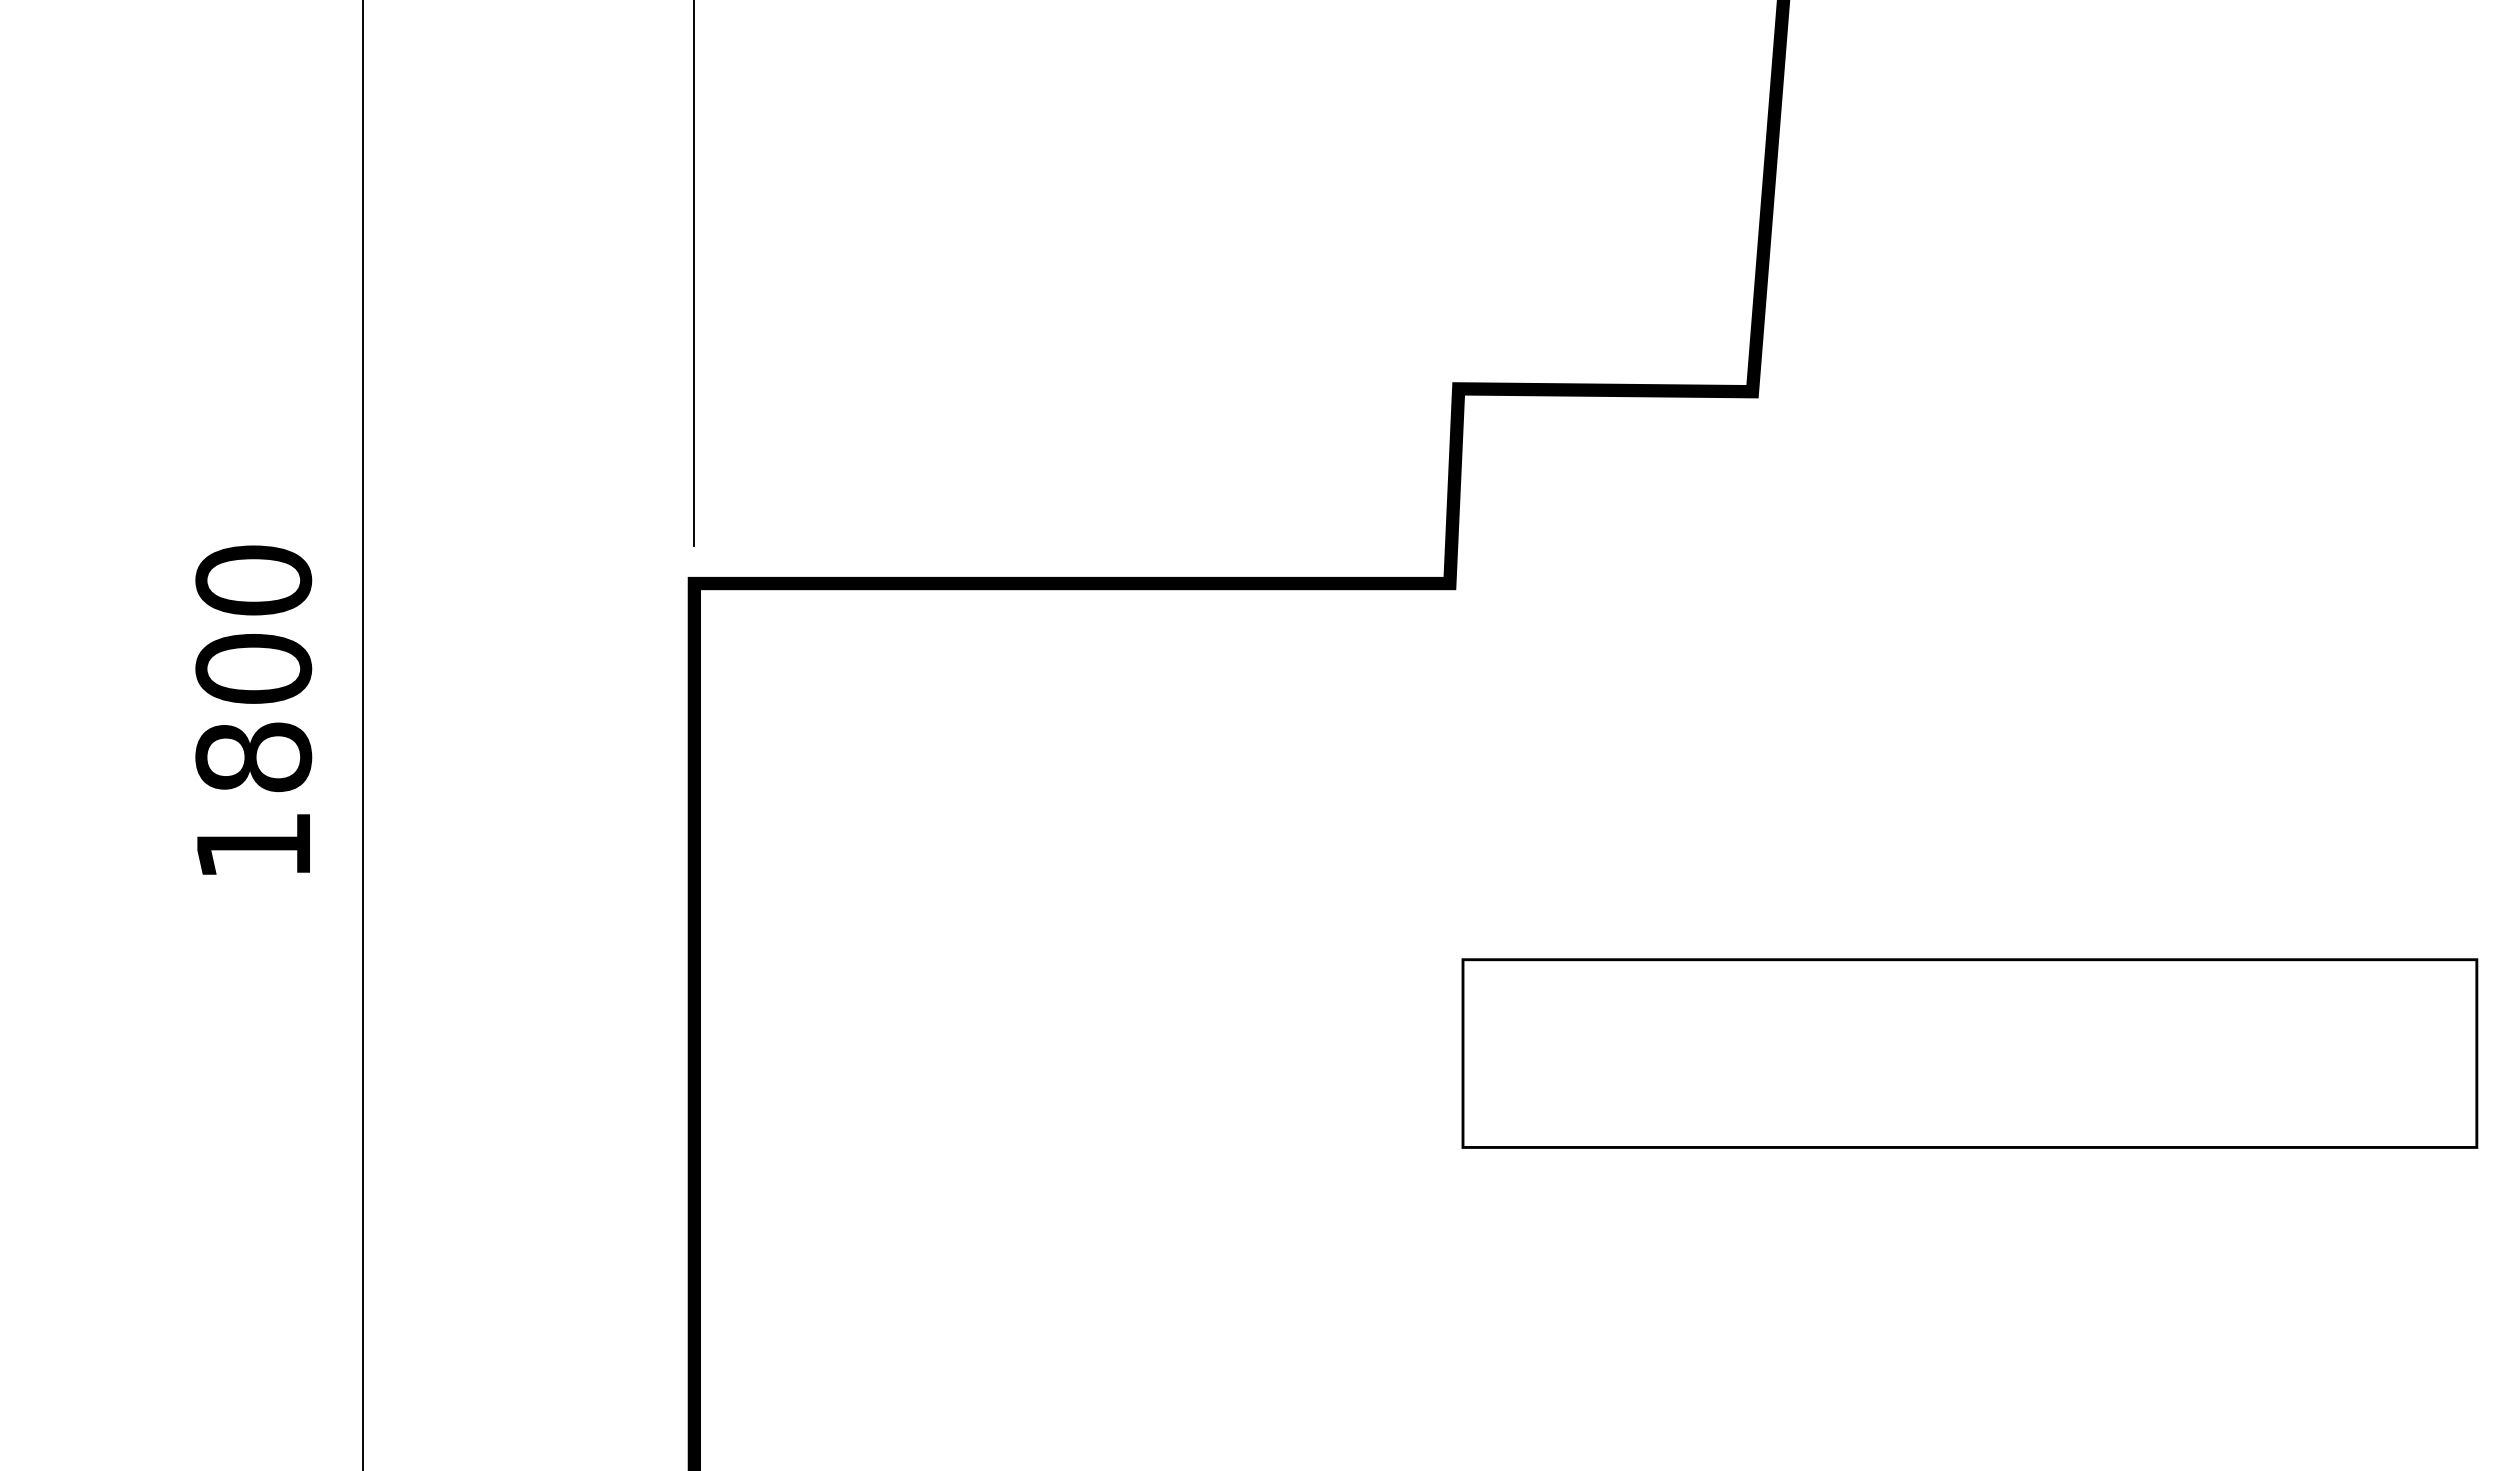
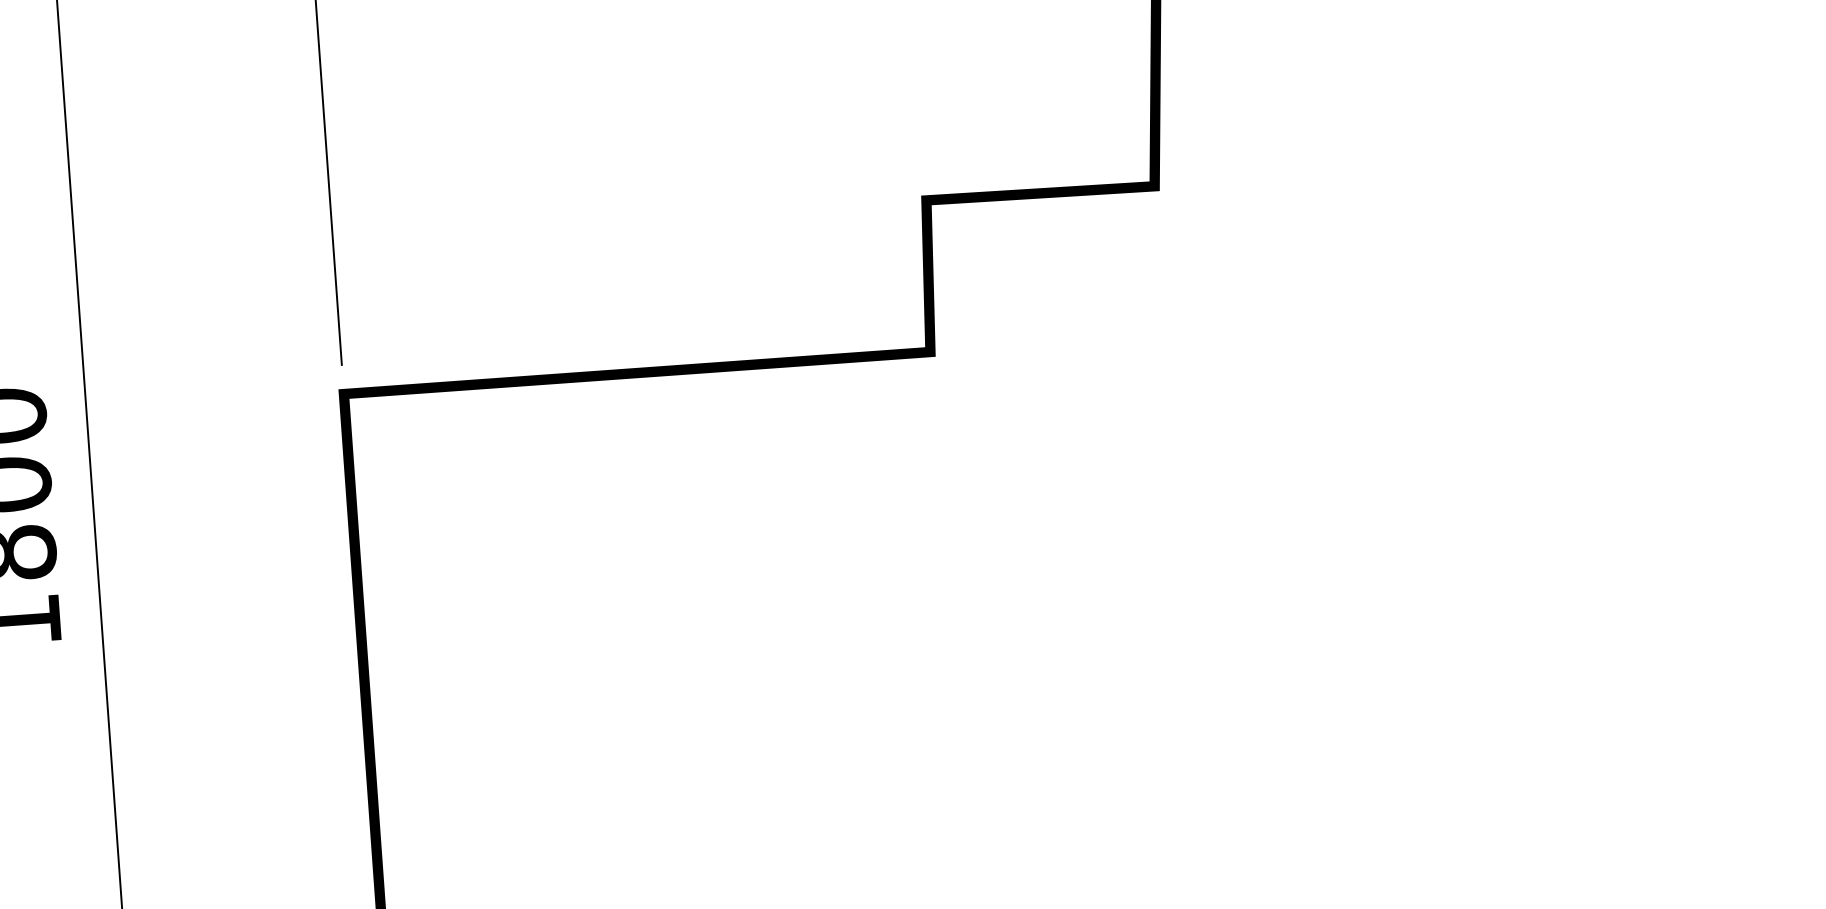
part: (1969, 1053) -> (1359, 687), removed

